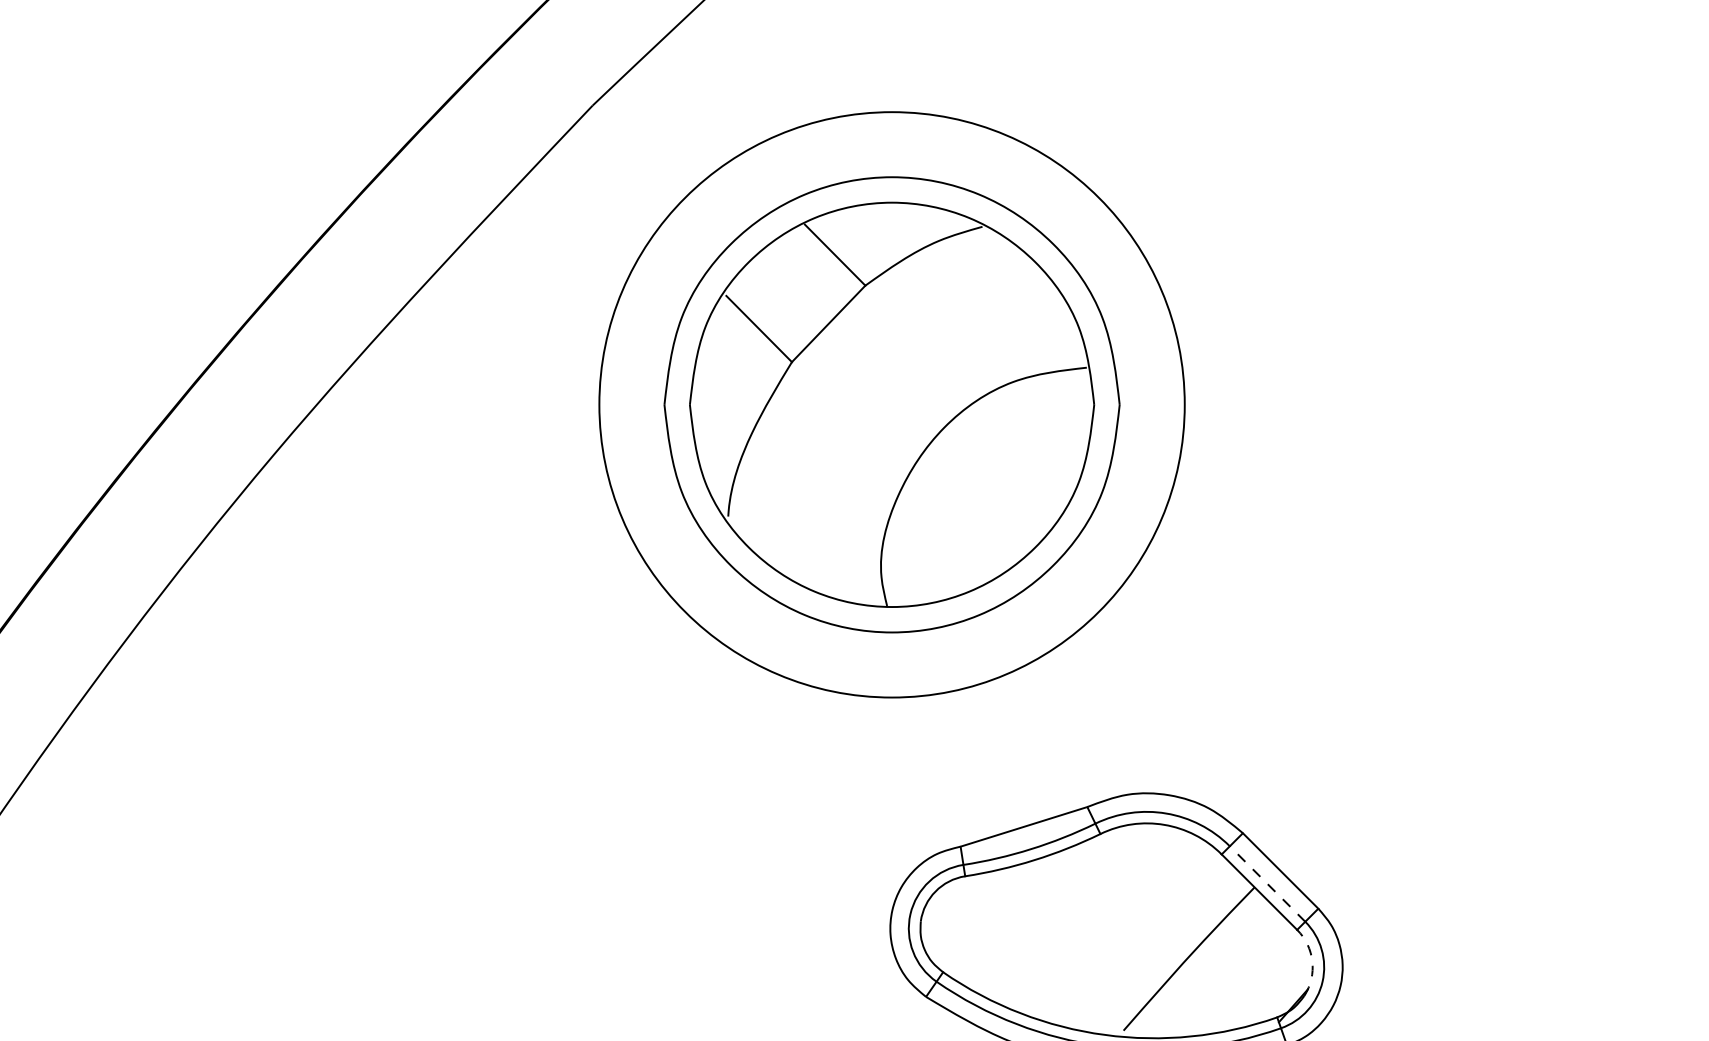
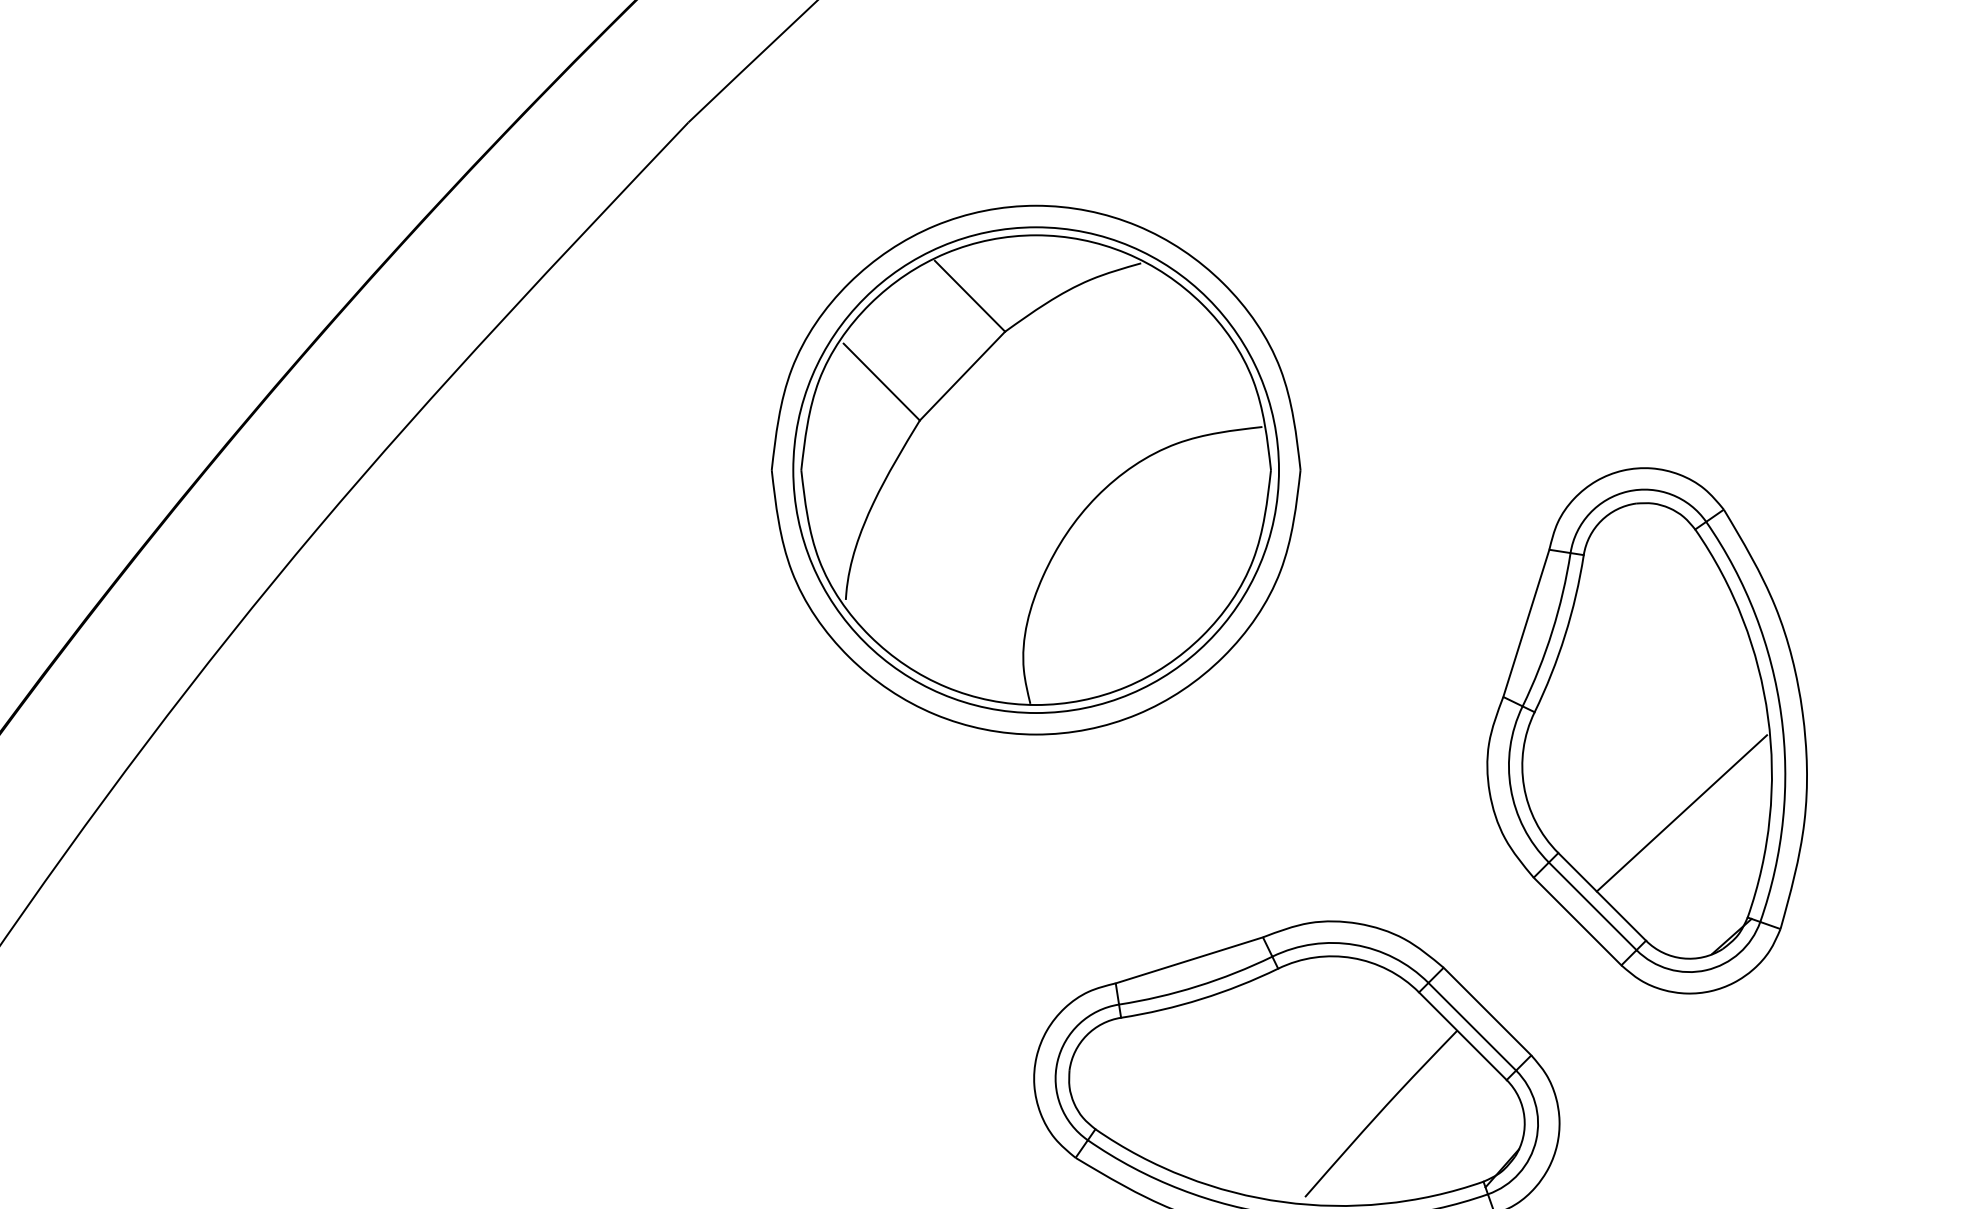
circle: (892, 404) -> (1036, 469), size x0.71
part: (1417, 629) -> (1646, 731), added
line: (1267, 883) -> (1472, 1026), dashed -> solid
arc: (1312, 961) -> (1524, 1116), dashed -> solid

